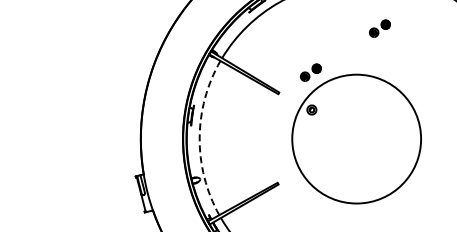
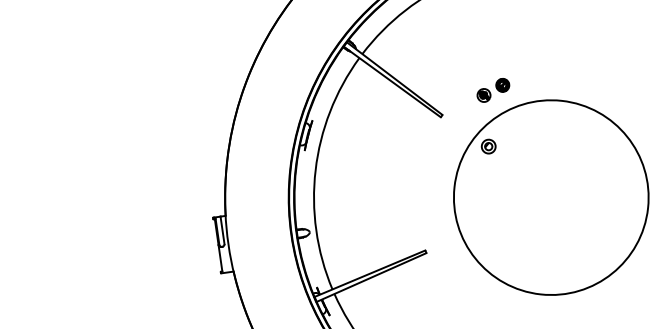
part: (379, 28) -> (603, 35), removed
arc: (199, 137) -> (315, 169), dashed -> solid

